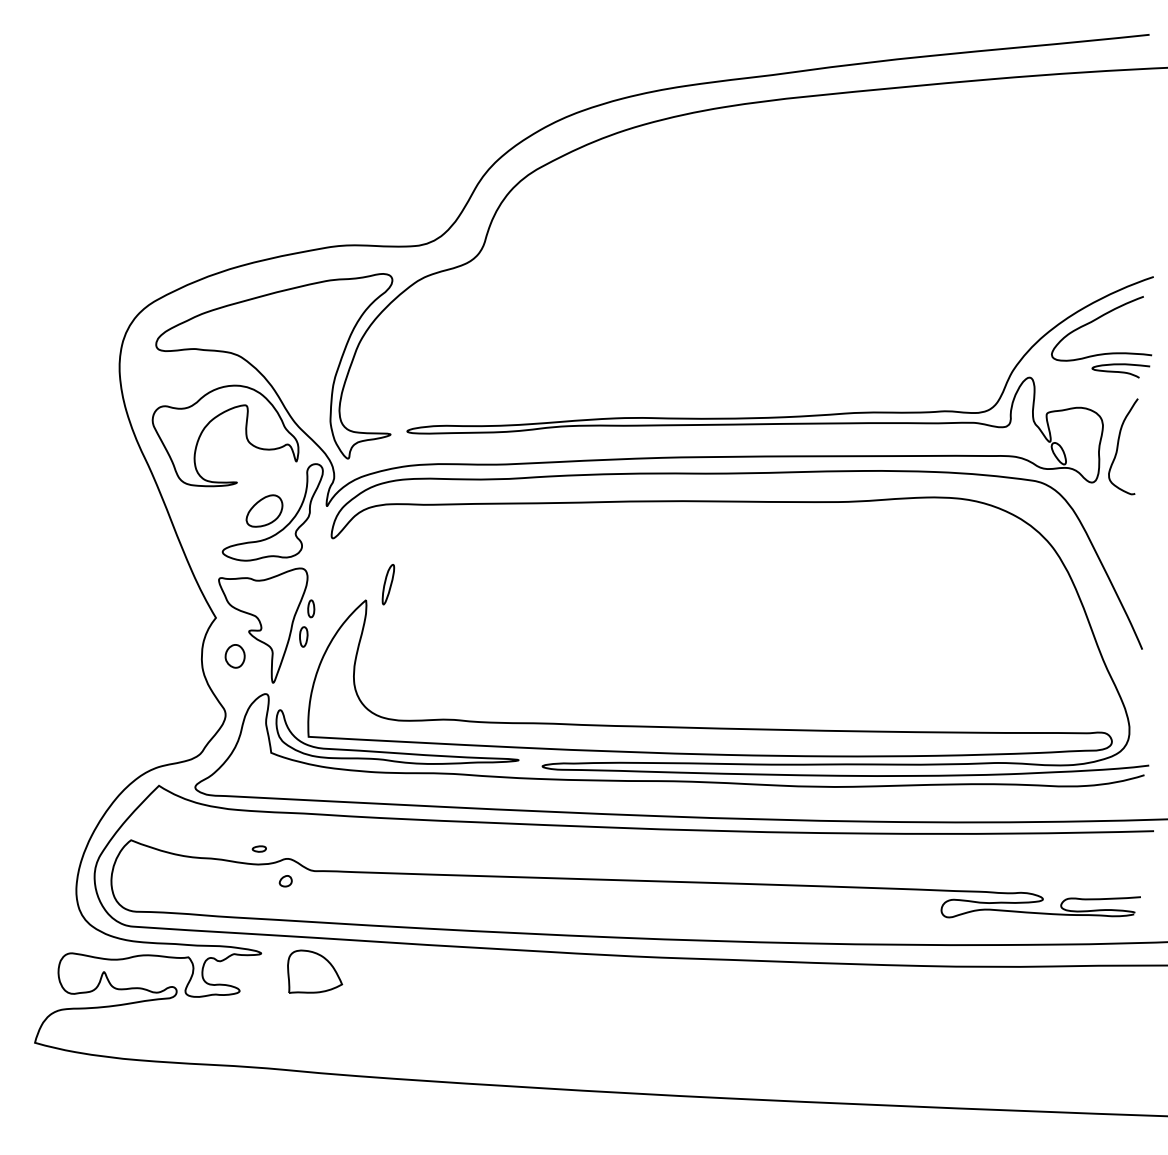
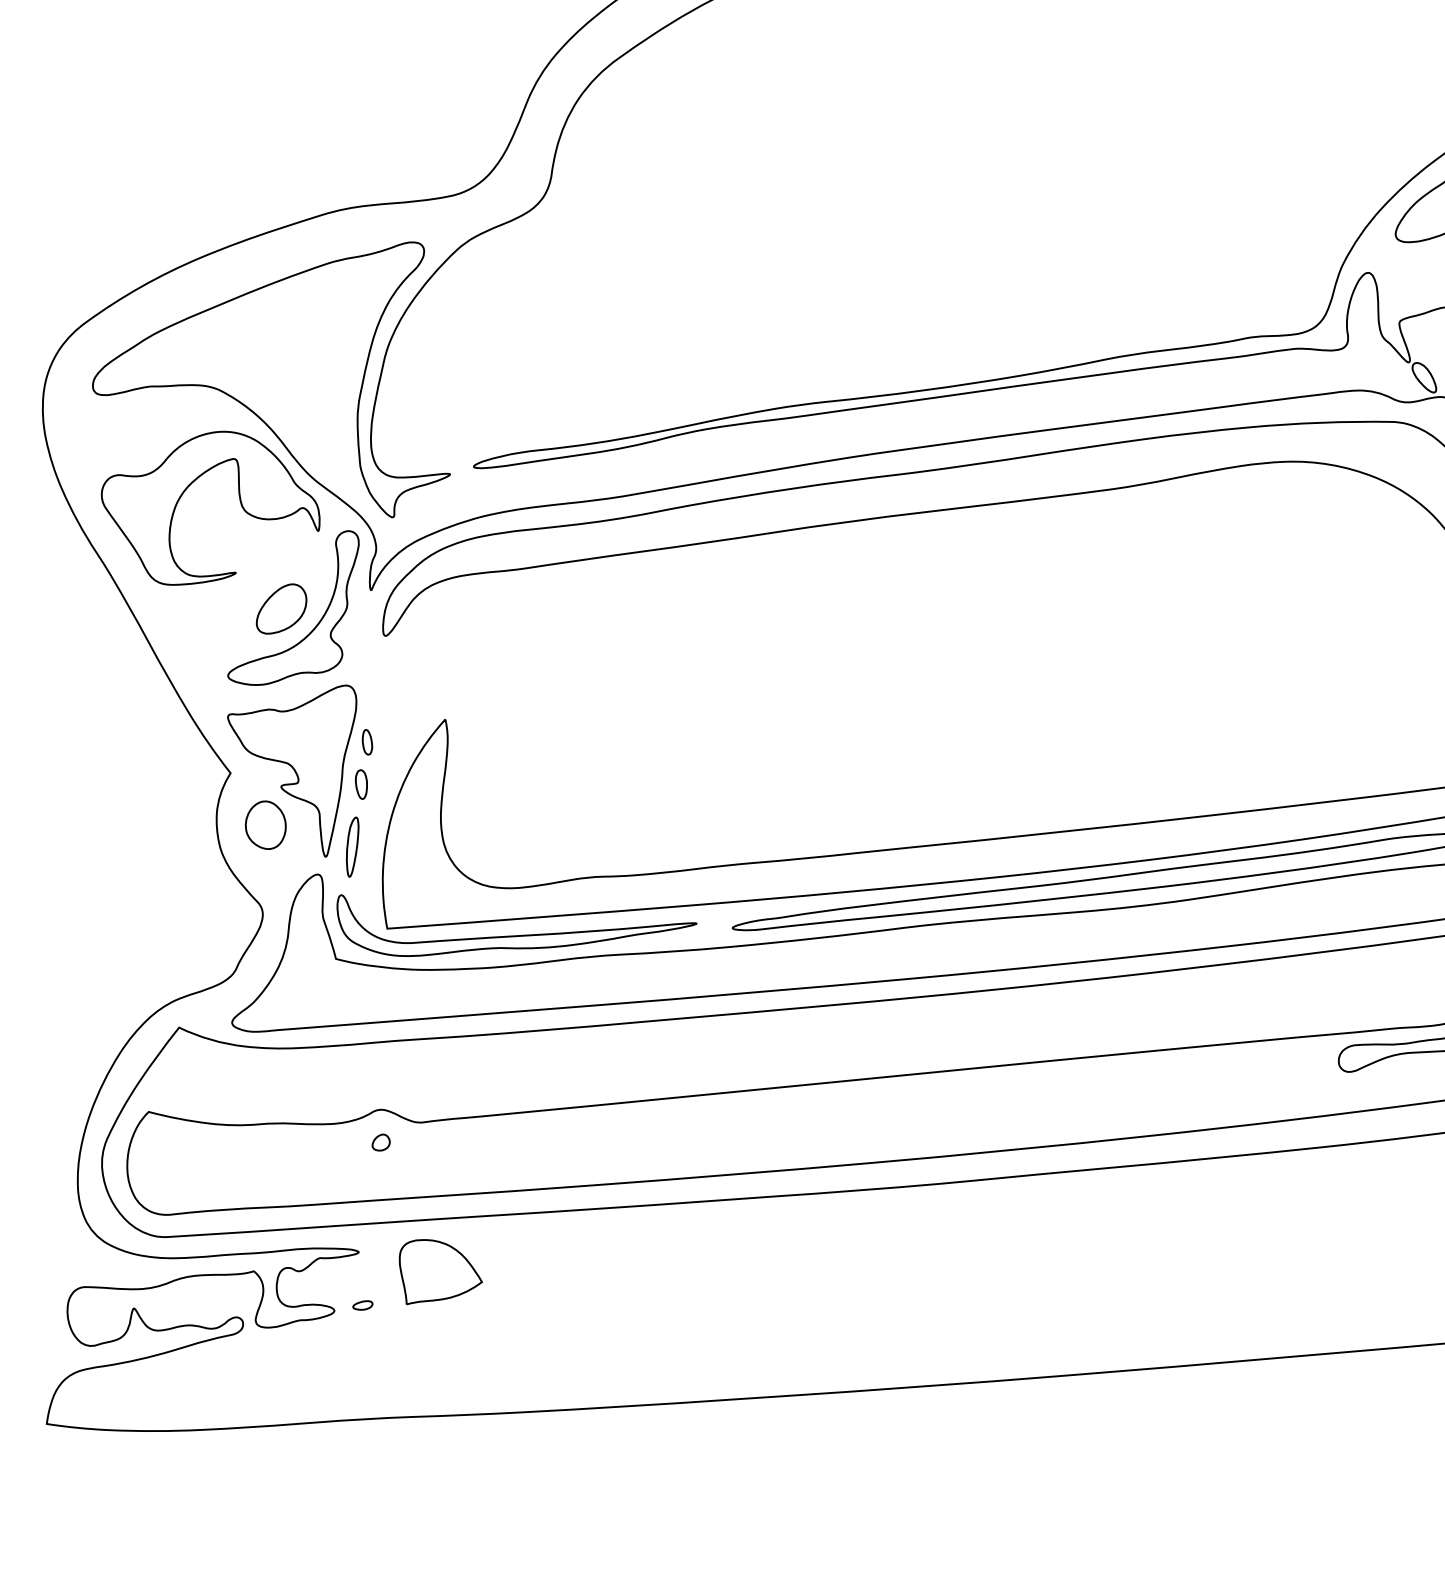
part: (388, 584) -> (353, 846), moved
part: (234, 656) -> (264, 825), size x1.43
part: (258, 848) -> (361, 1305), moved

